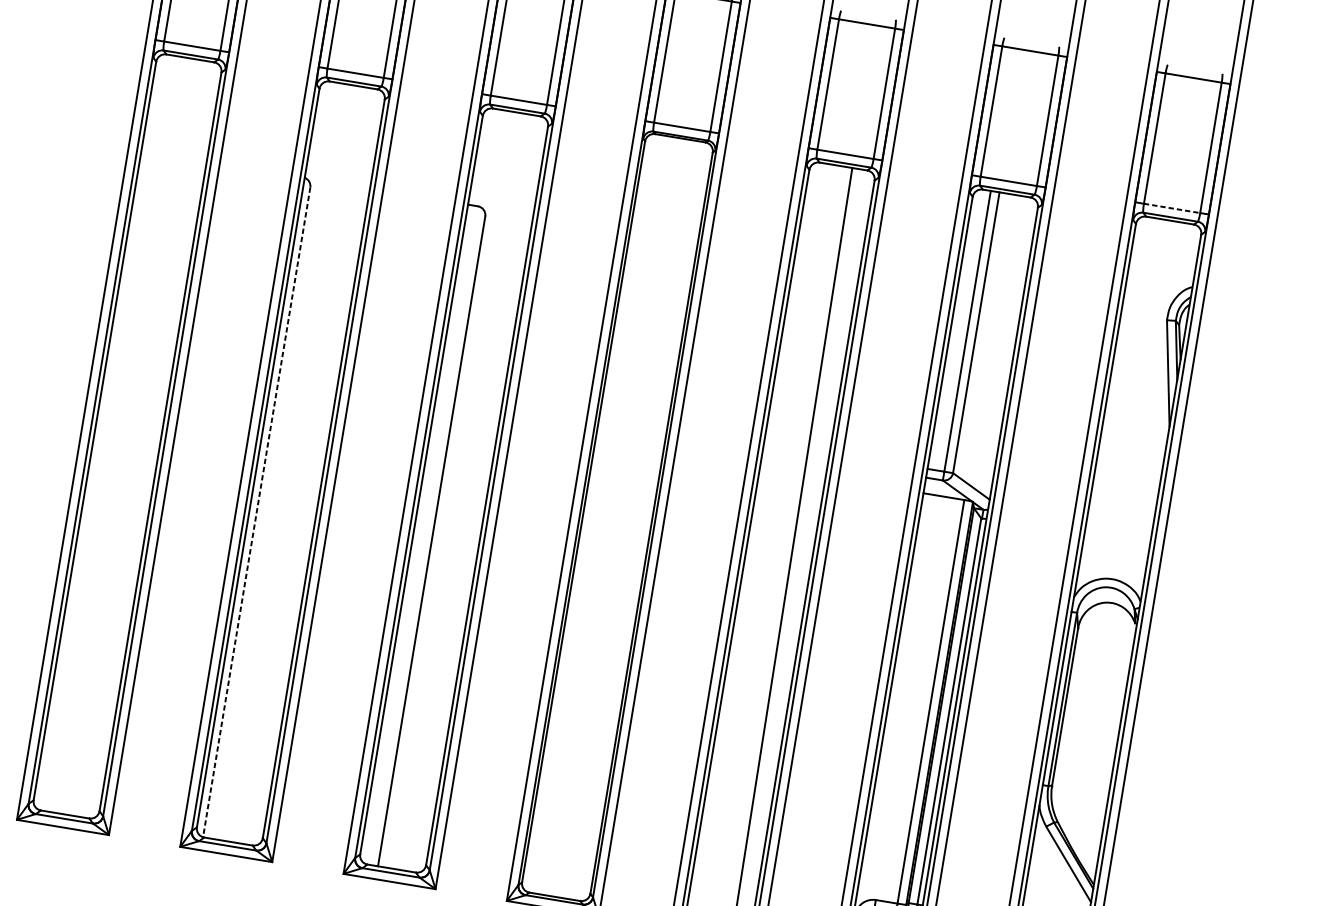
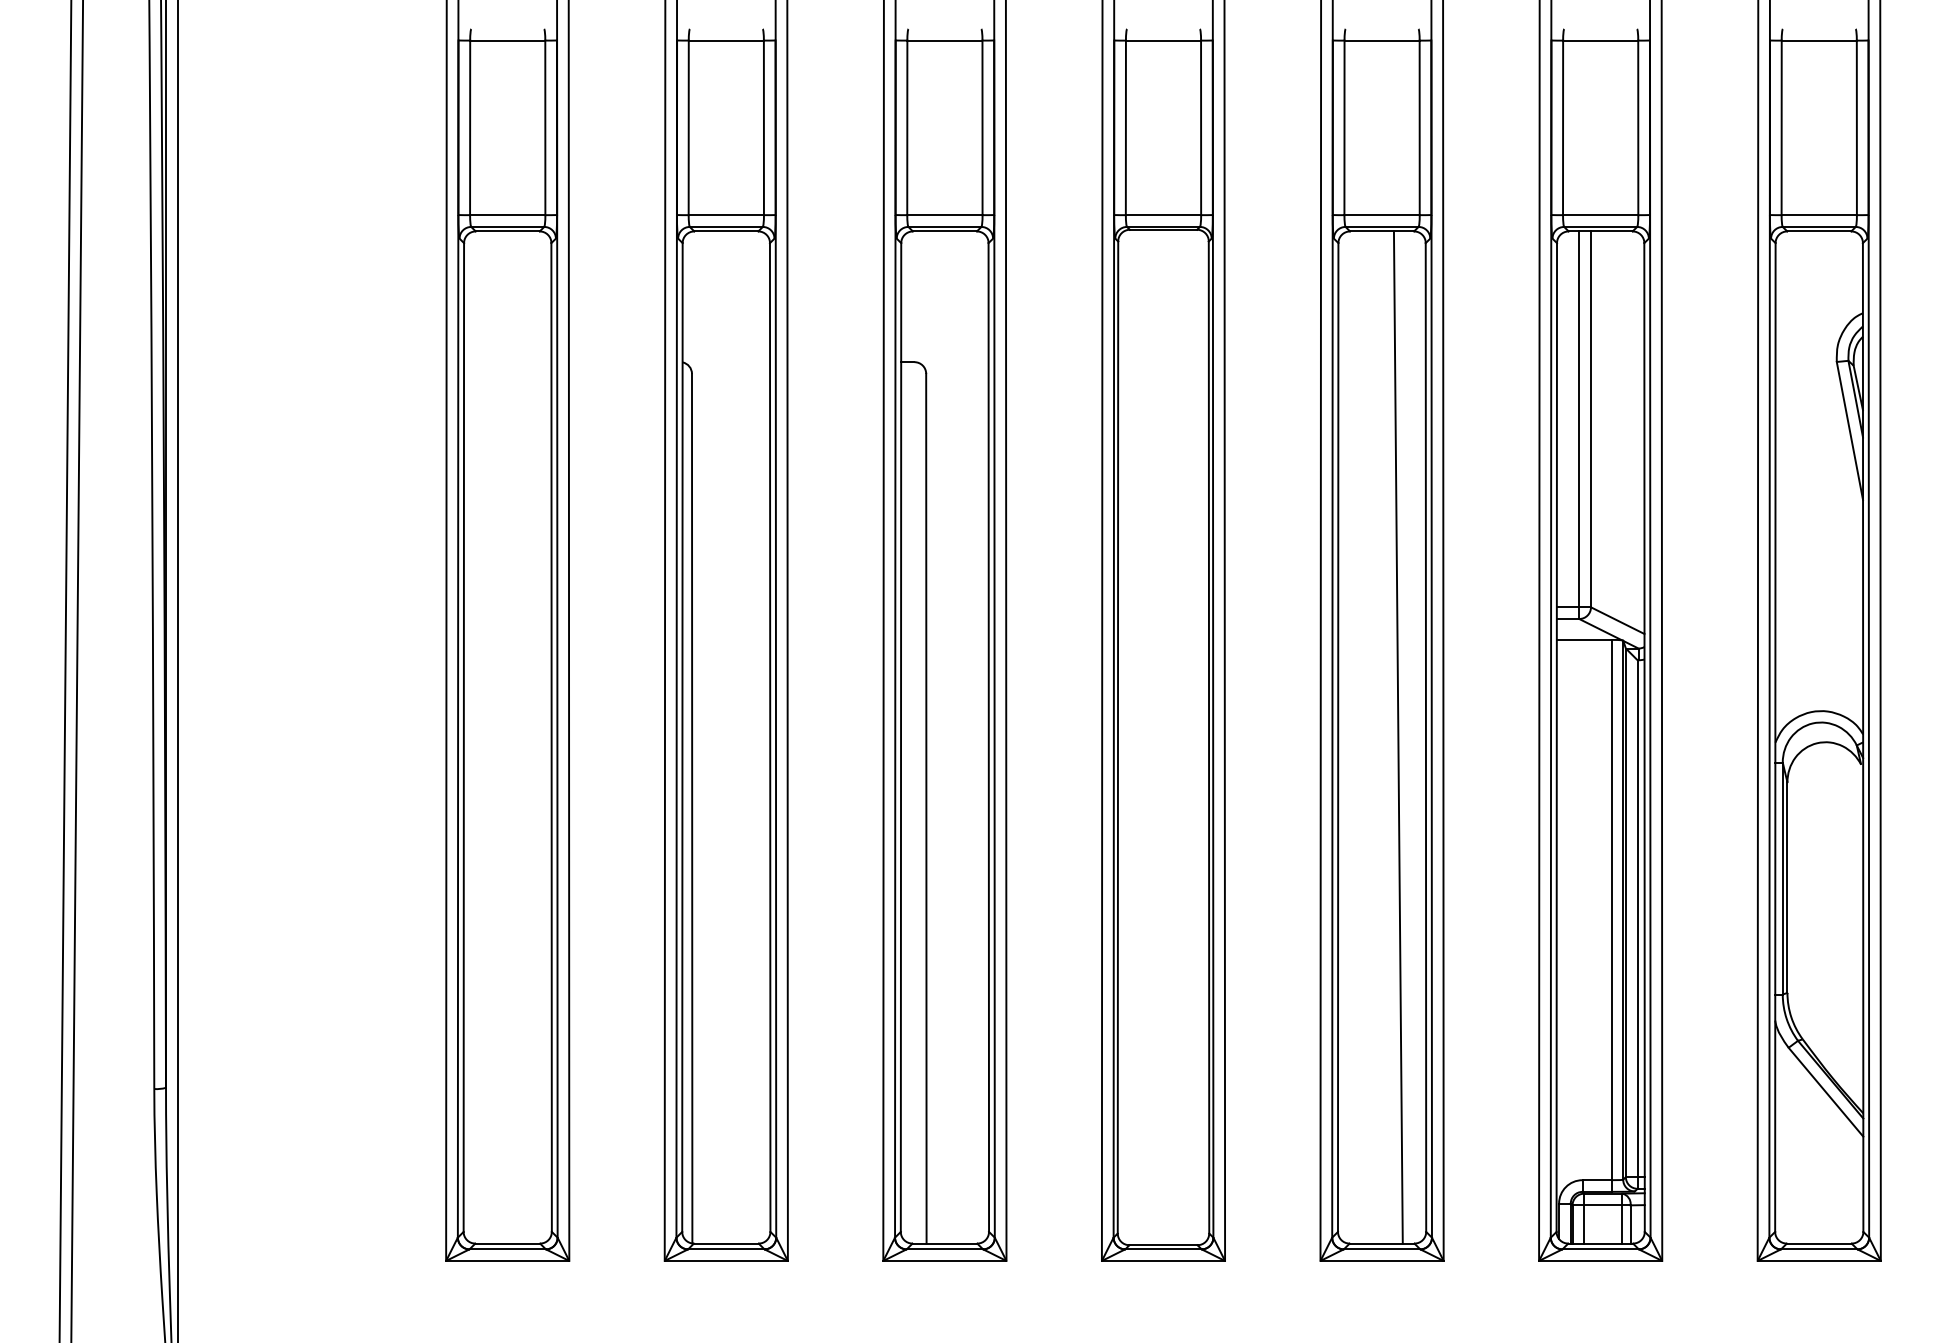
line: (1172, 208) -> (1819, 215), dashed -> solid
line: (256, 512) -> (692, 808), dashed -> solid

